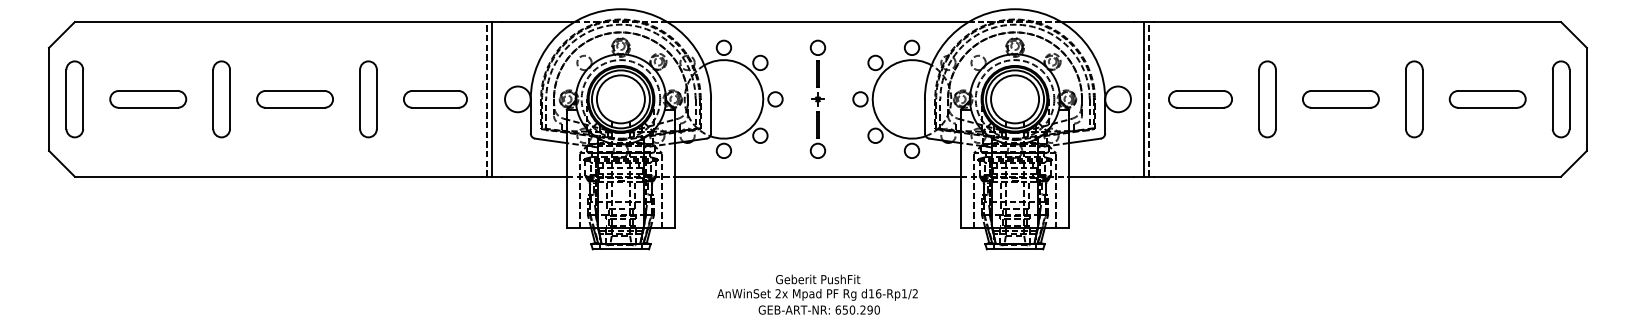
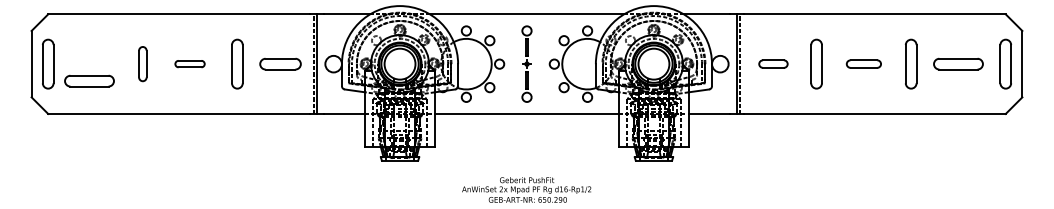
part: (148, 98) -> (89, 80), moved
part: (221, 98) -> (142, 63), size x0.7
part: (294, 98) -> (189, 63), size x0.6
part: (1200, 98) -> (773, 63), size x0.7
part: (1340, 98) -> (863, 63), size x0.7

